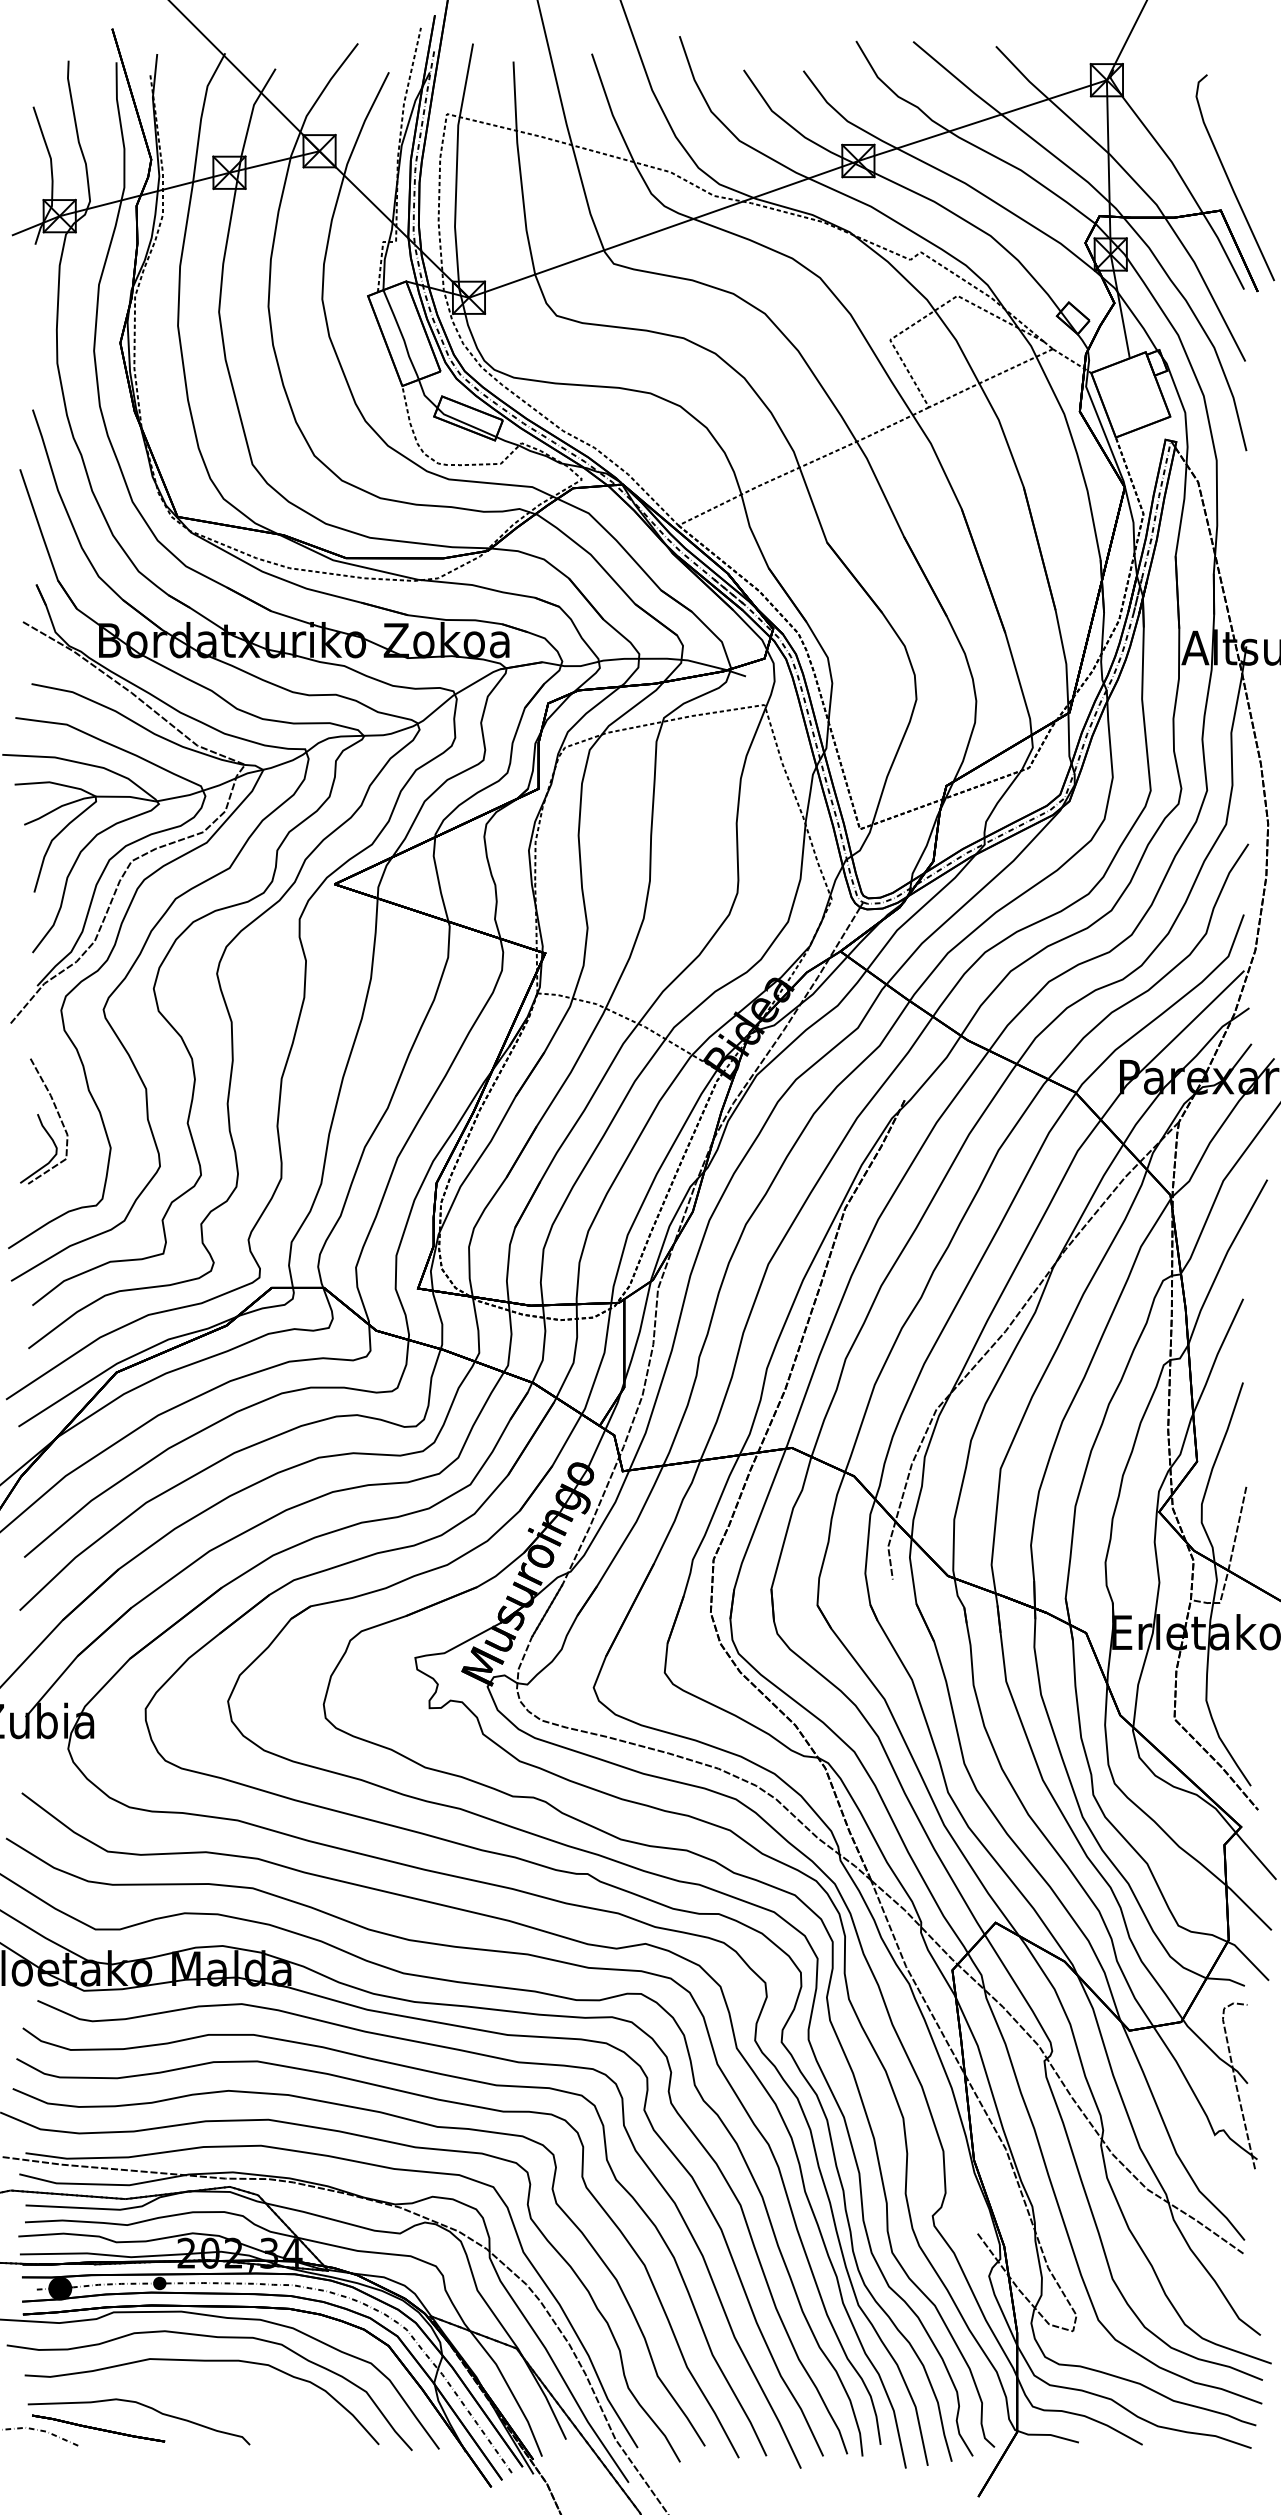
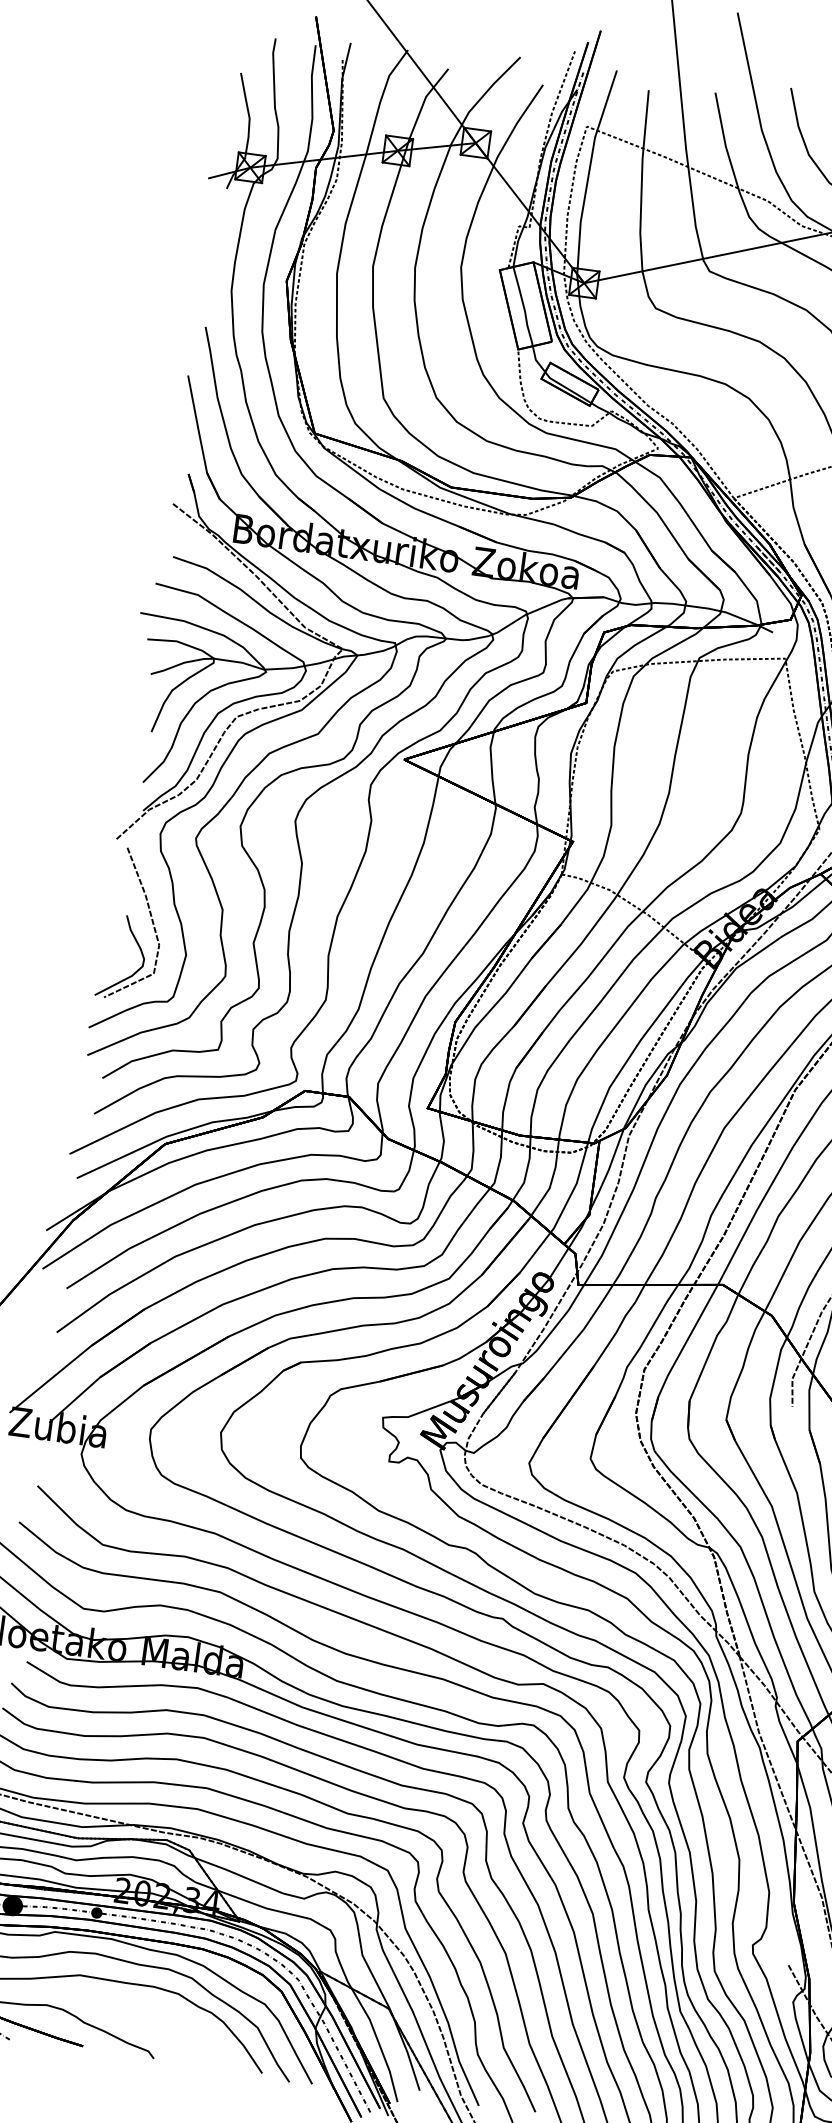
part: (43, 1121) -> (132, 925), size x1.43

